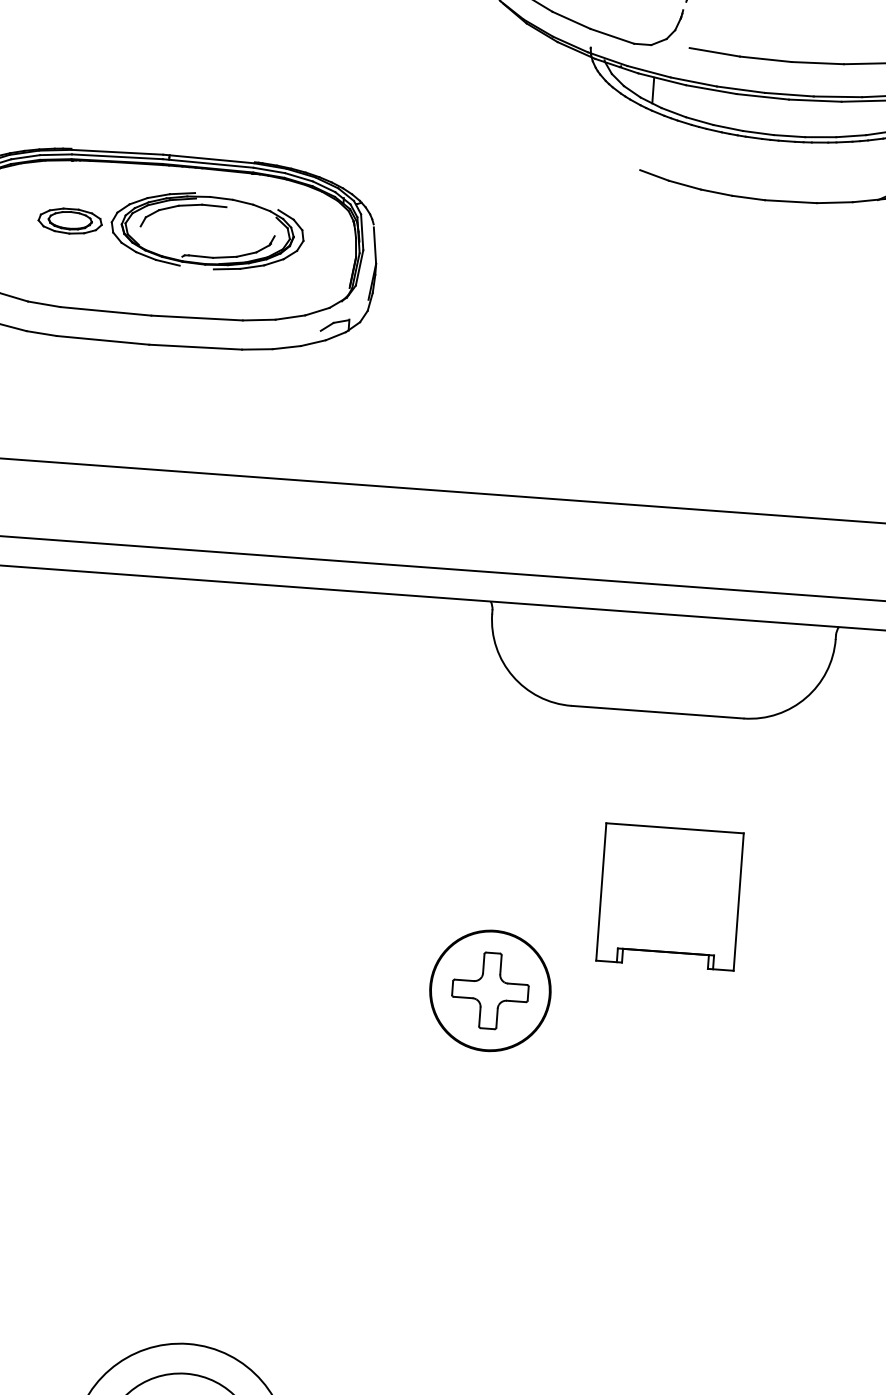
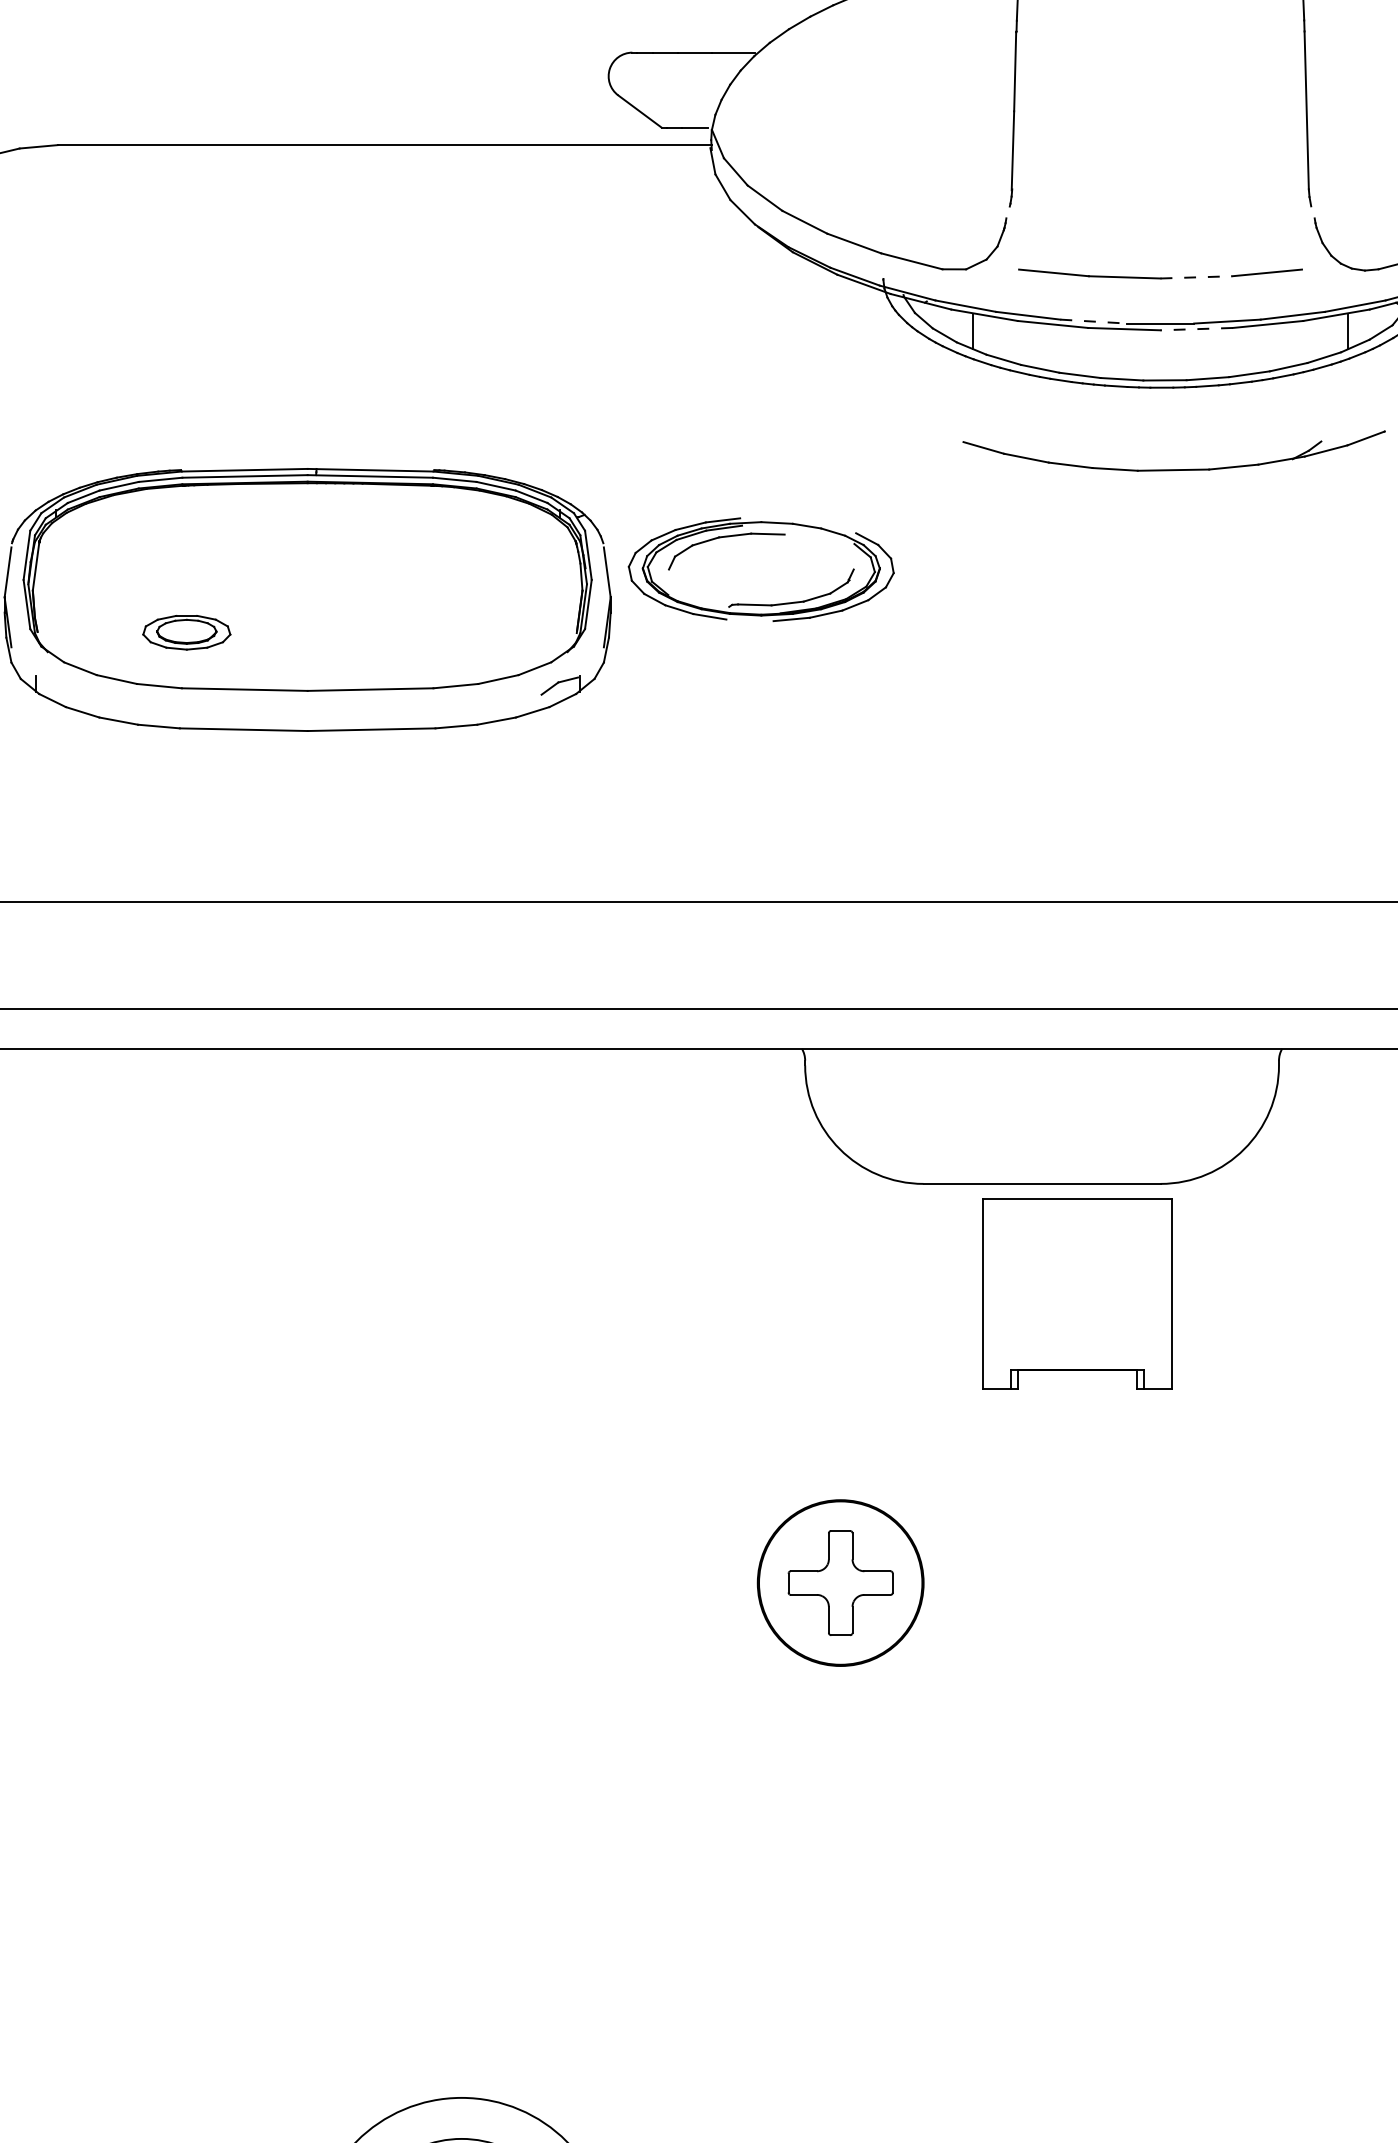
line: (817, 63) -> (1196, 277), solid -> dashed
line: (741, 89) -> (1094, 321), solid -> dashed
line: (815, 100) -> (1196, 329), solid -> dashed
part: (70, 221) -> (186, 632), moved
part: (207, 231) -> (760, 569), moved
part: (669, 896) -> (1077, 1293), moved

